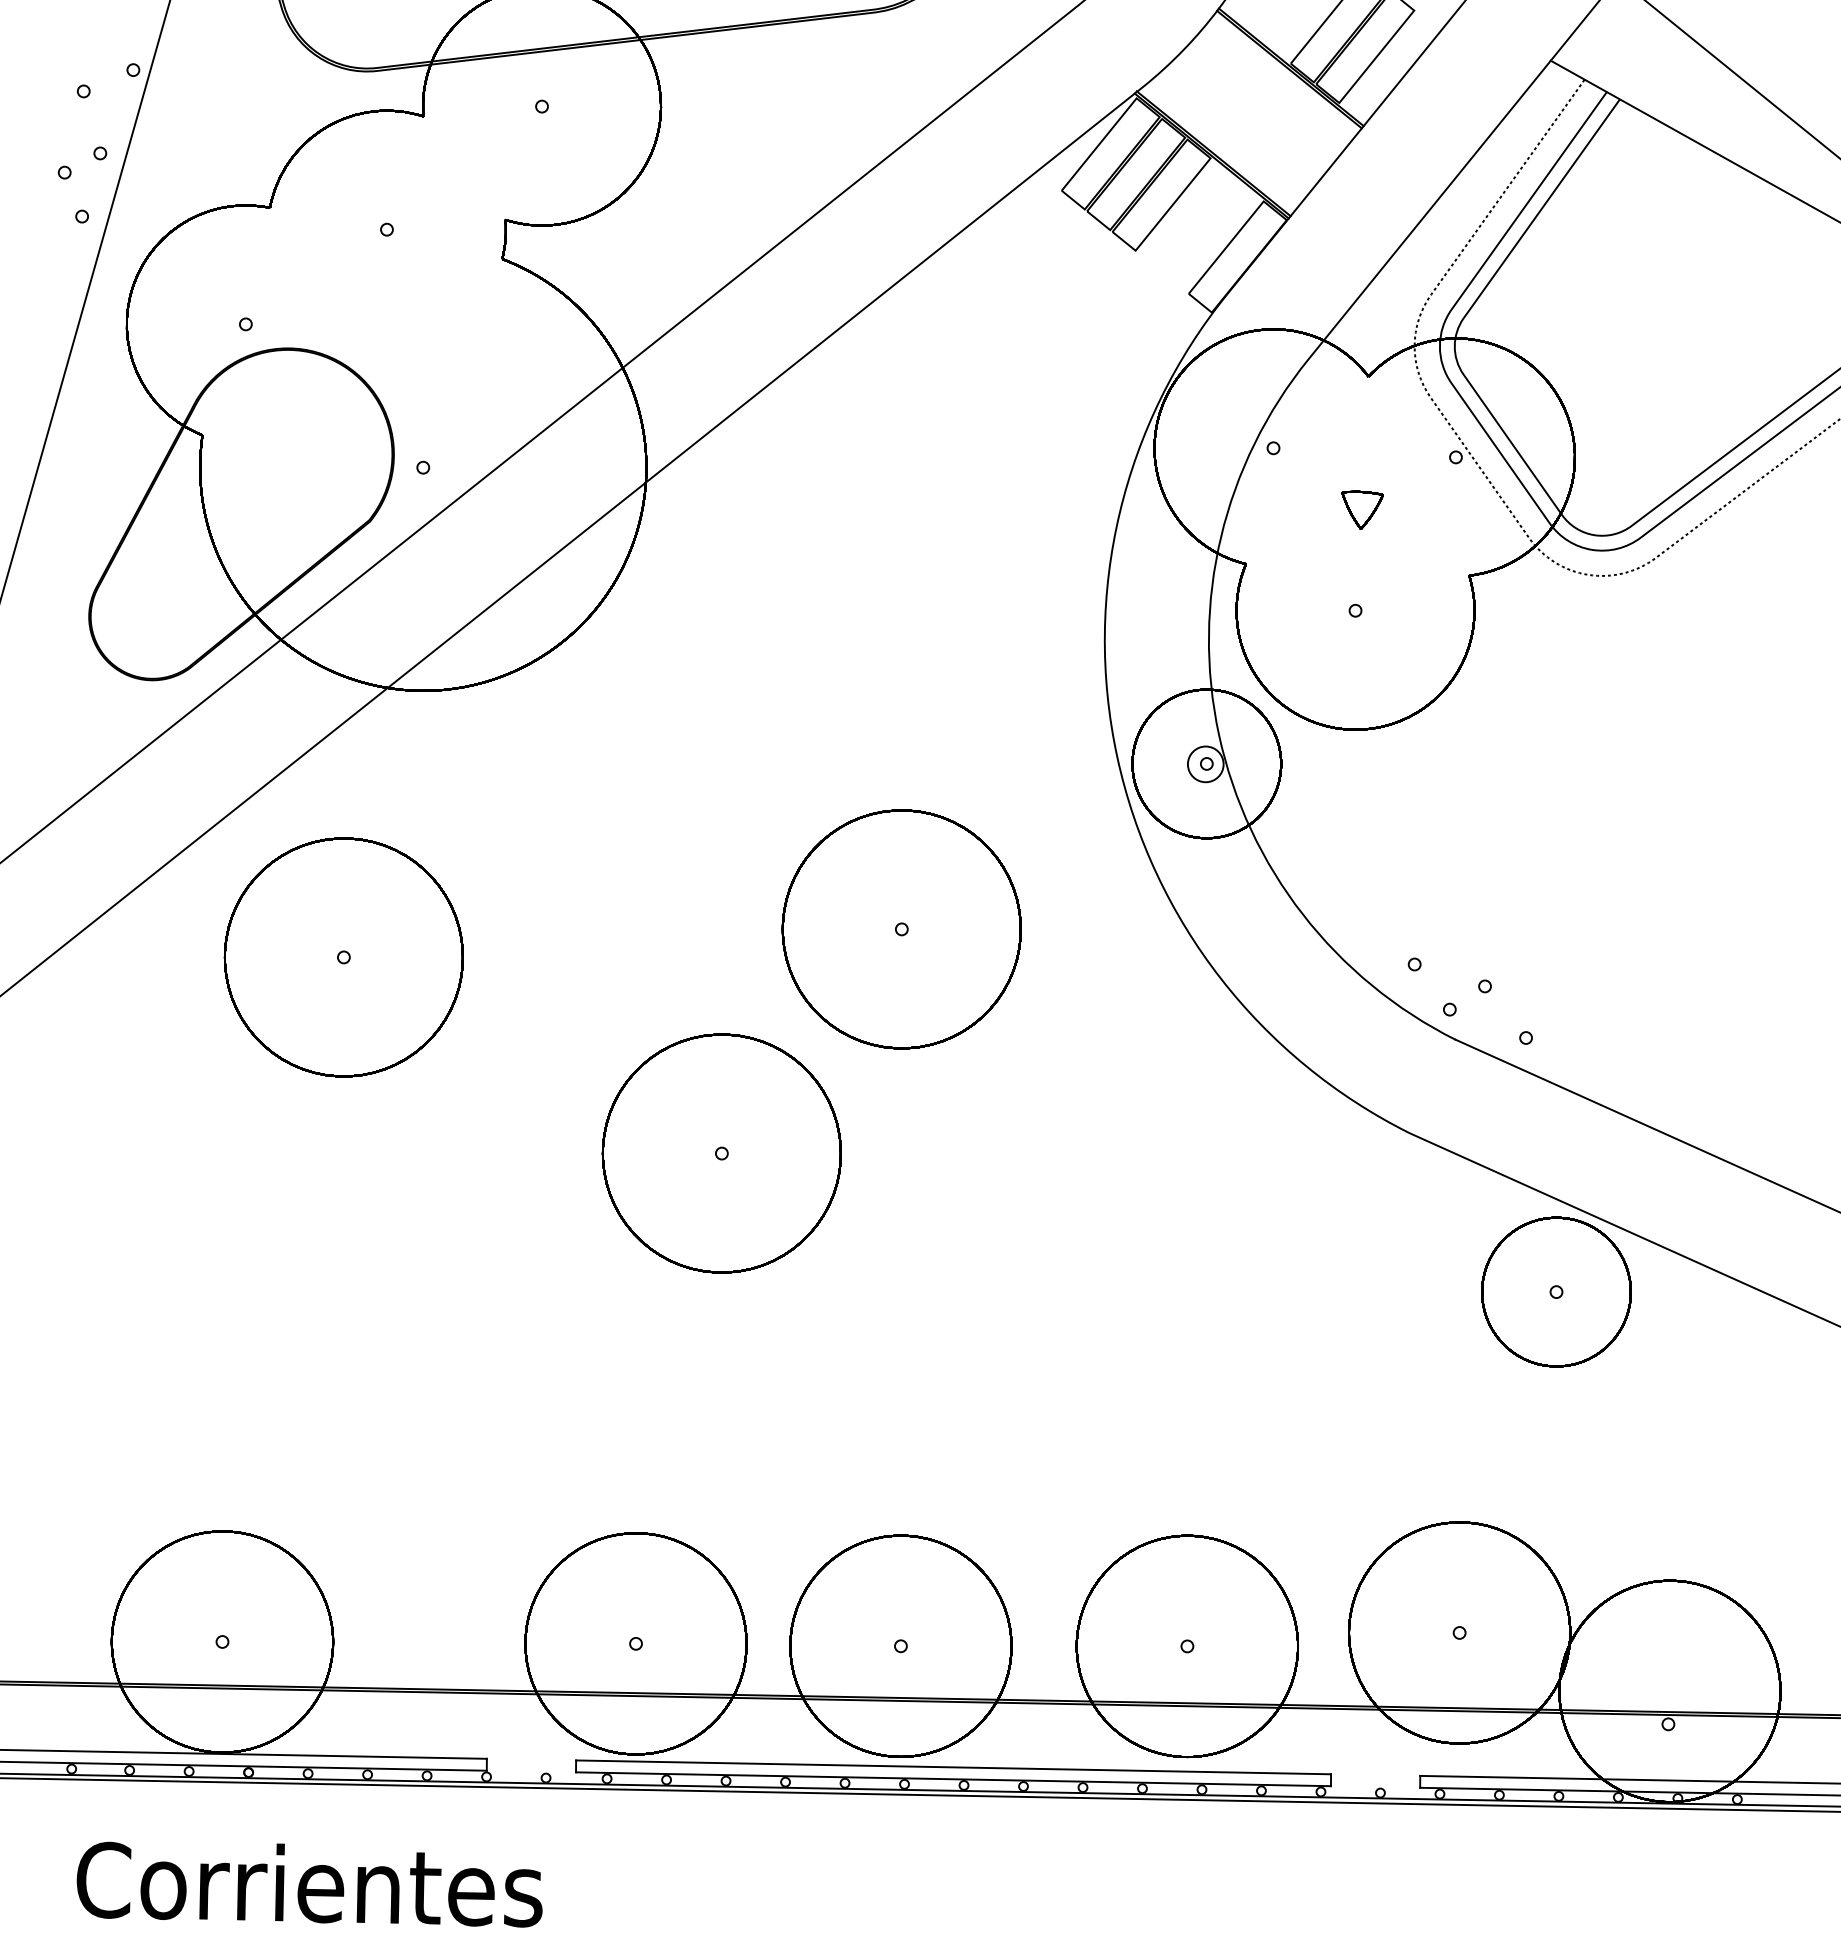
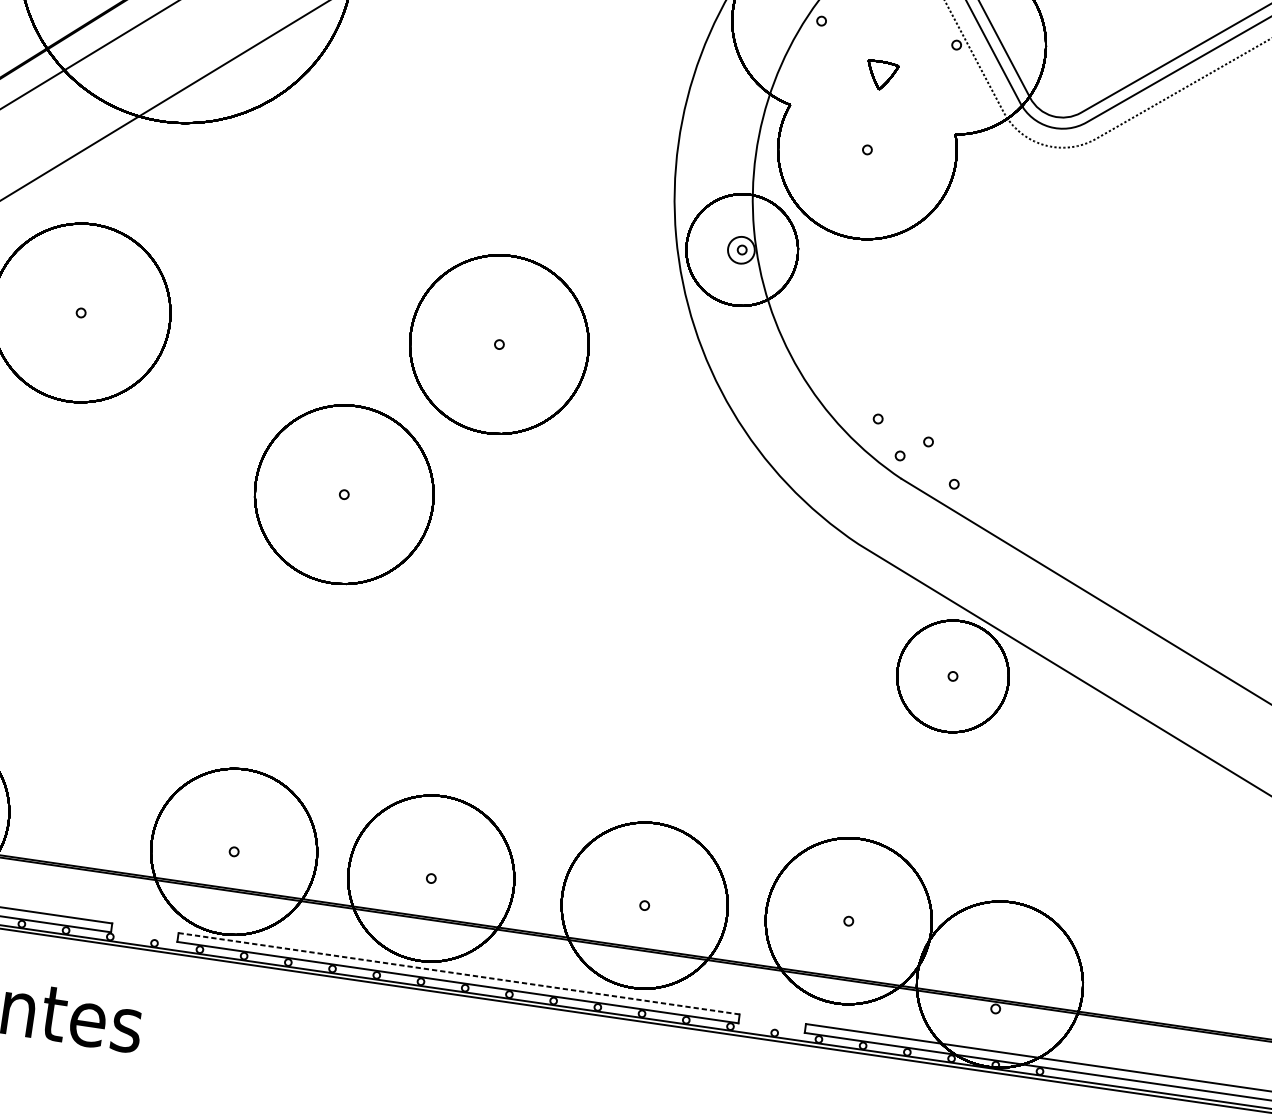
line: (953, 1767) -> (459, 973), solid -> dashed

